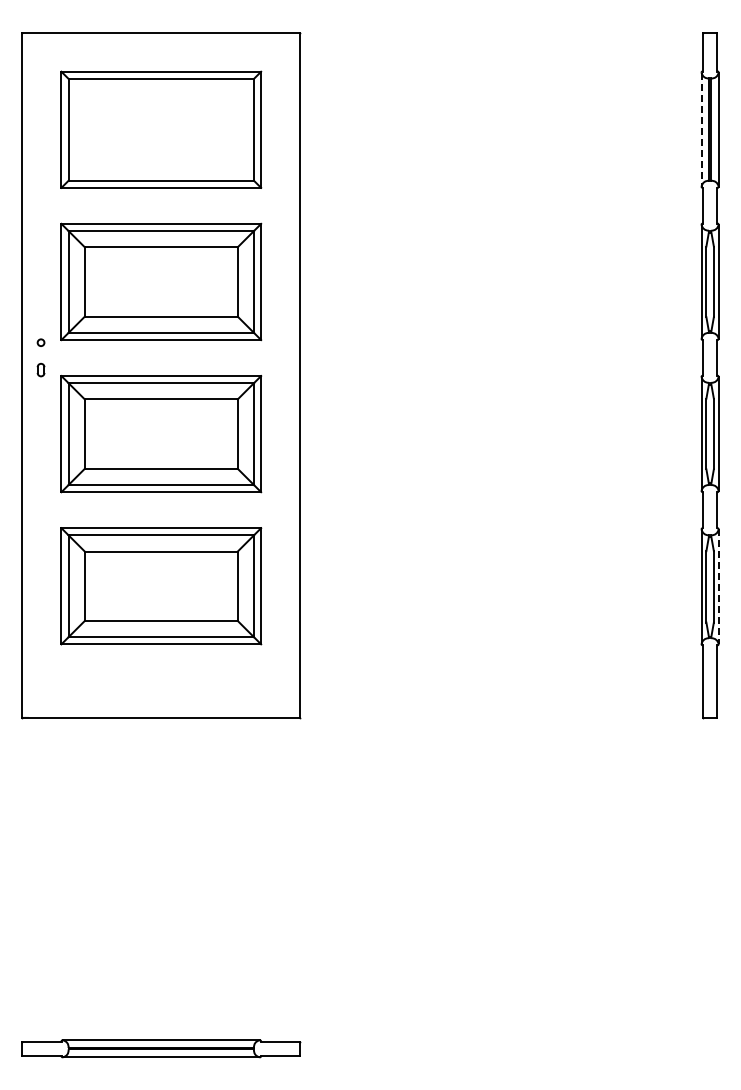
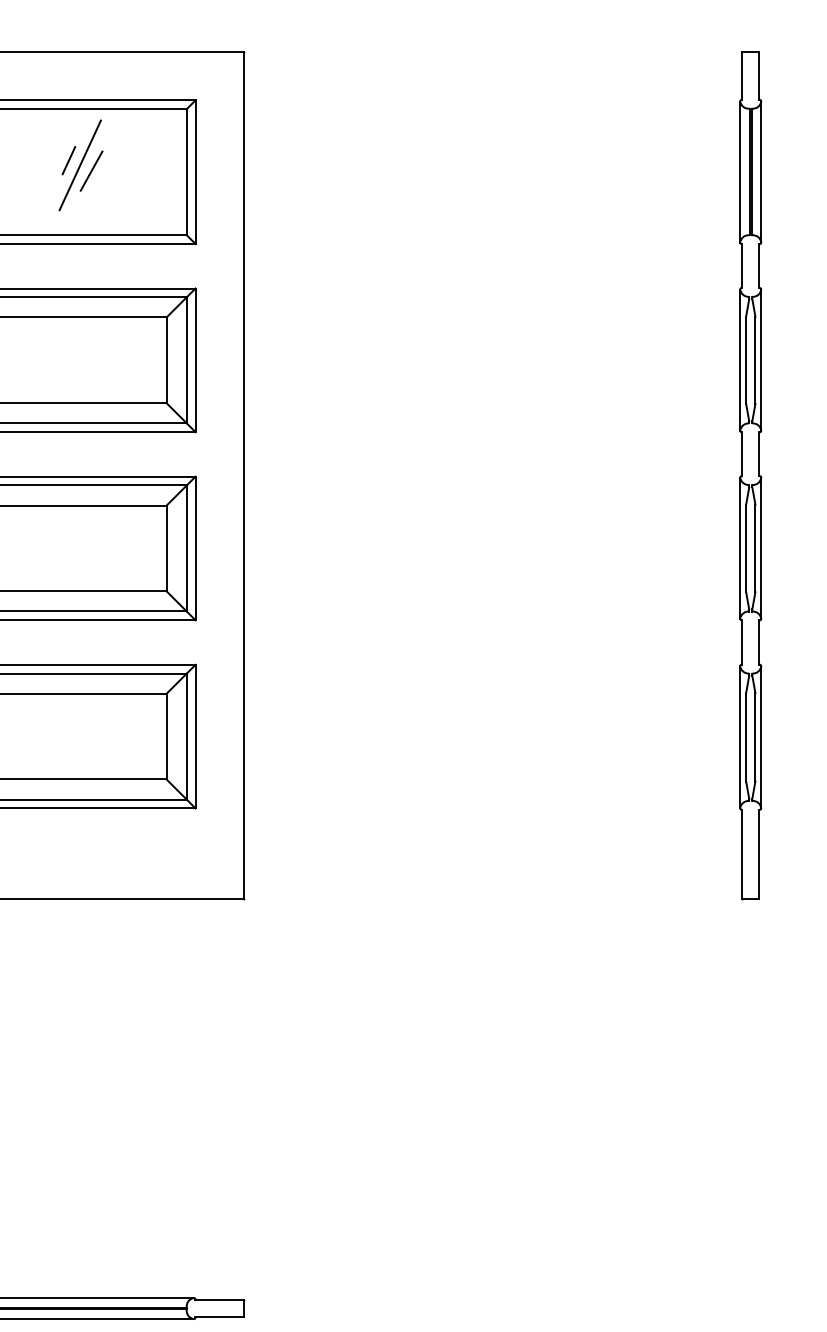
line: (158, 120) -> (68, 160), added
line: (167, 124) -> (79, 165), added
line: (176, 128) -> (90, 170), added
line: (701, 130) -> (740, 173), dashed -> solid
line: (718, 587) -> (761, 738), dashed -> solid

